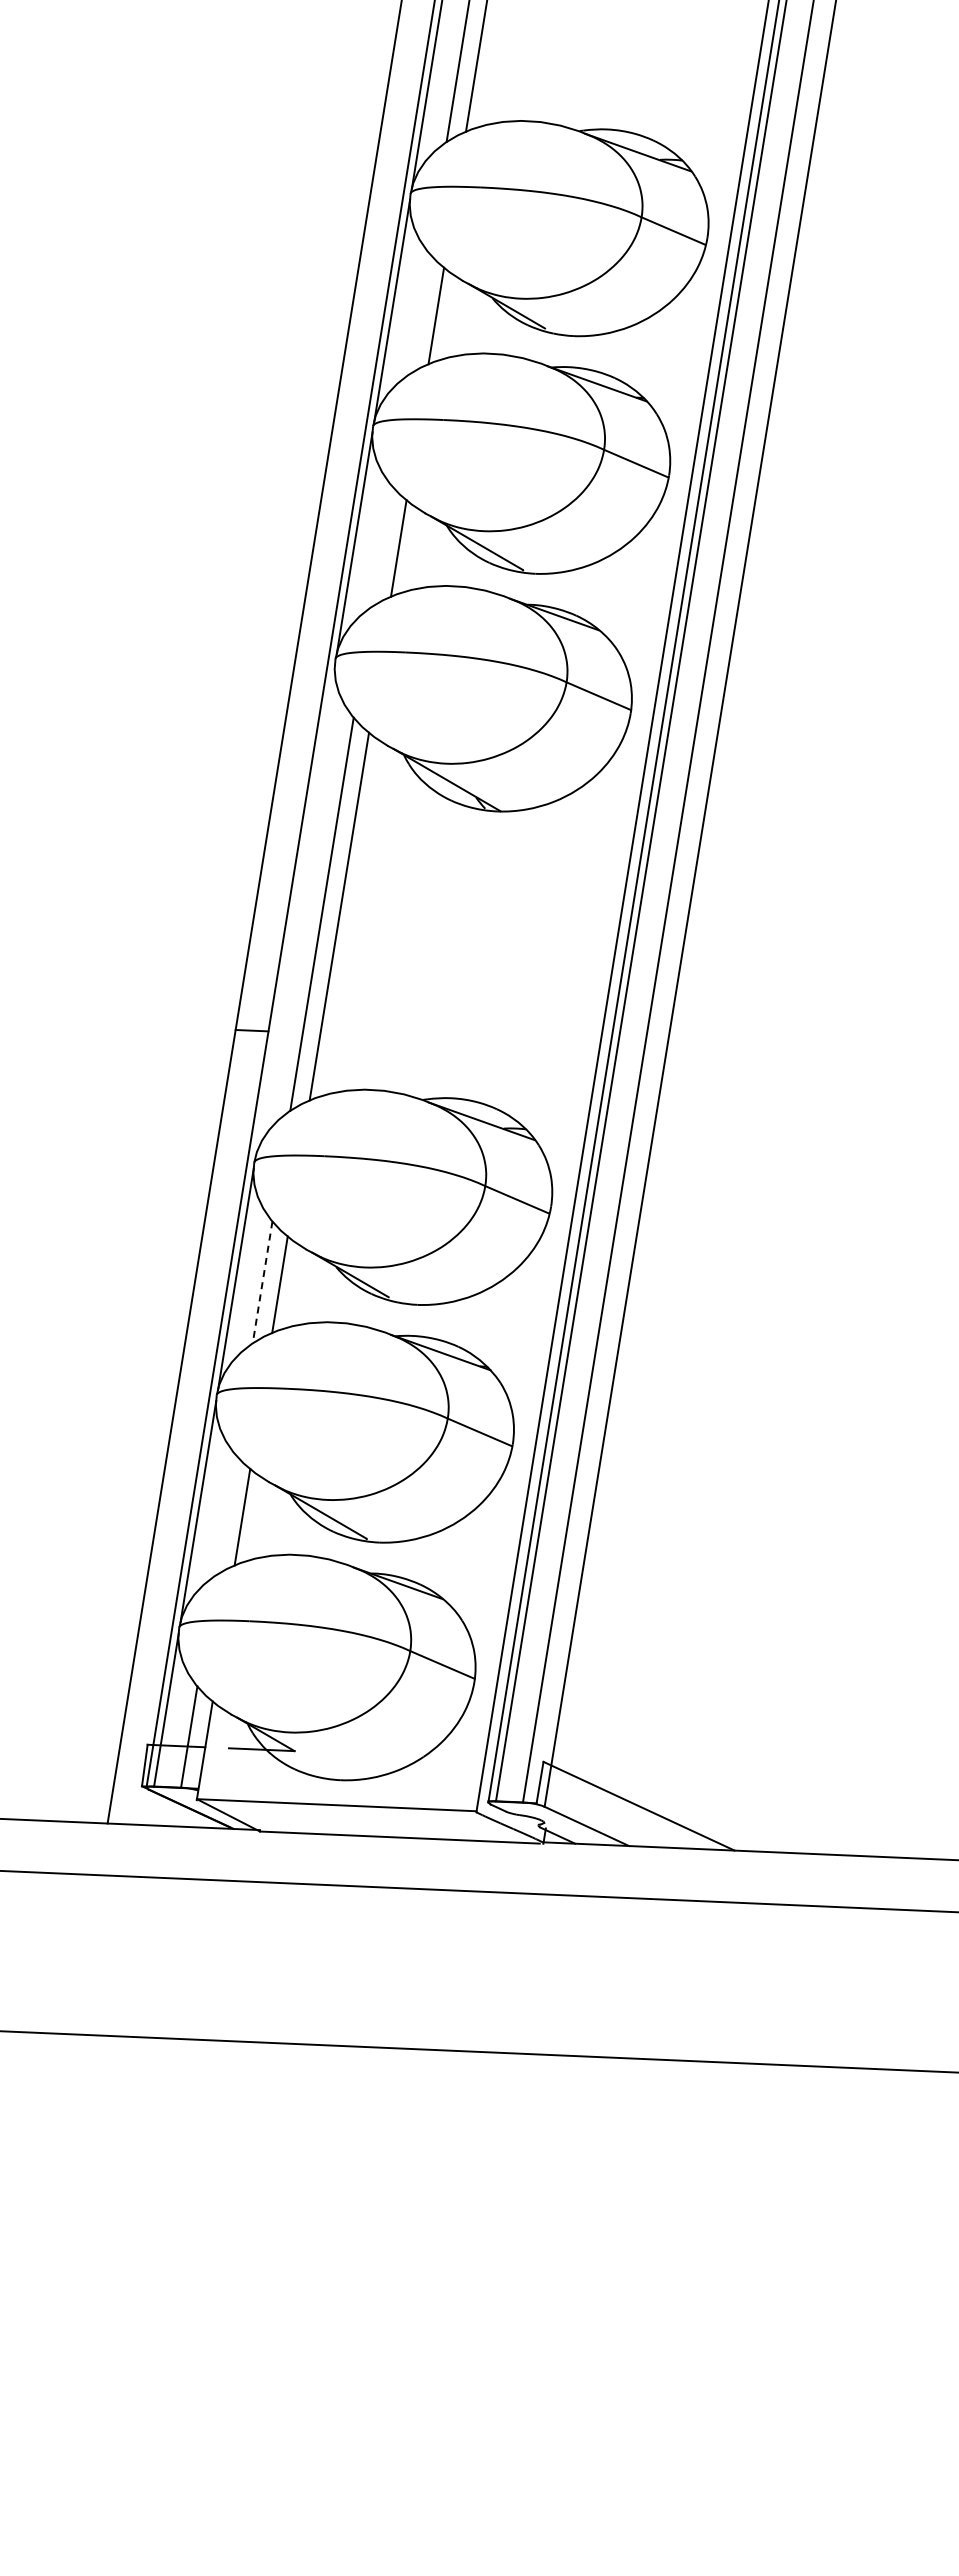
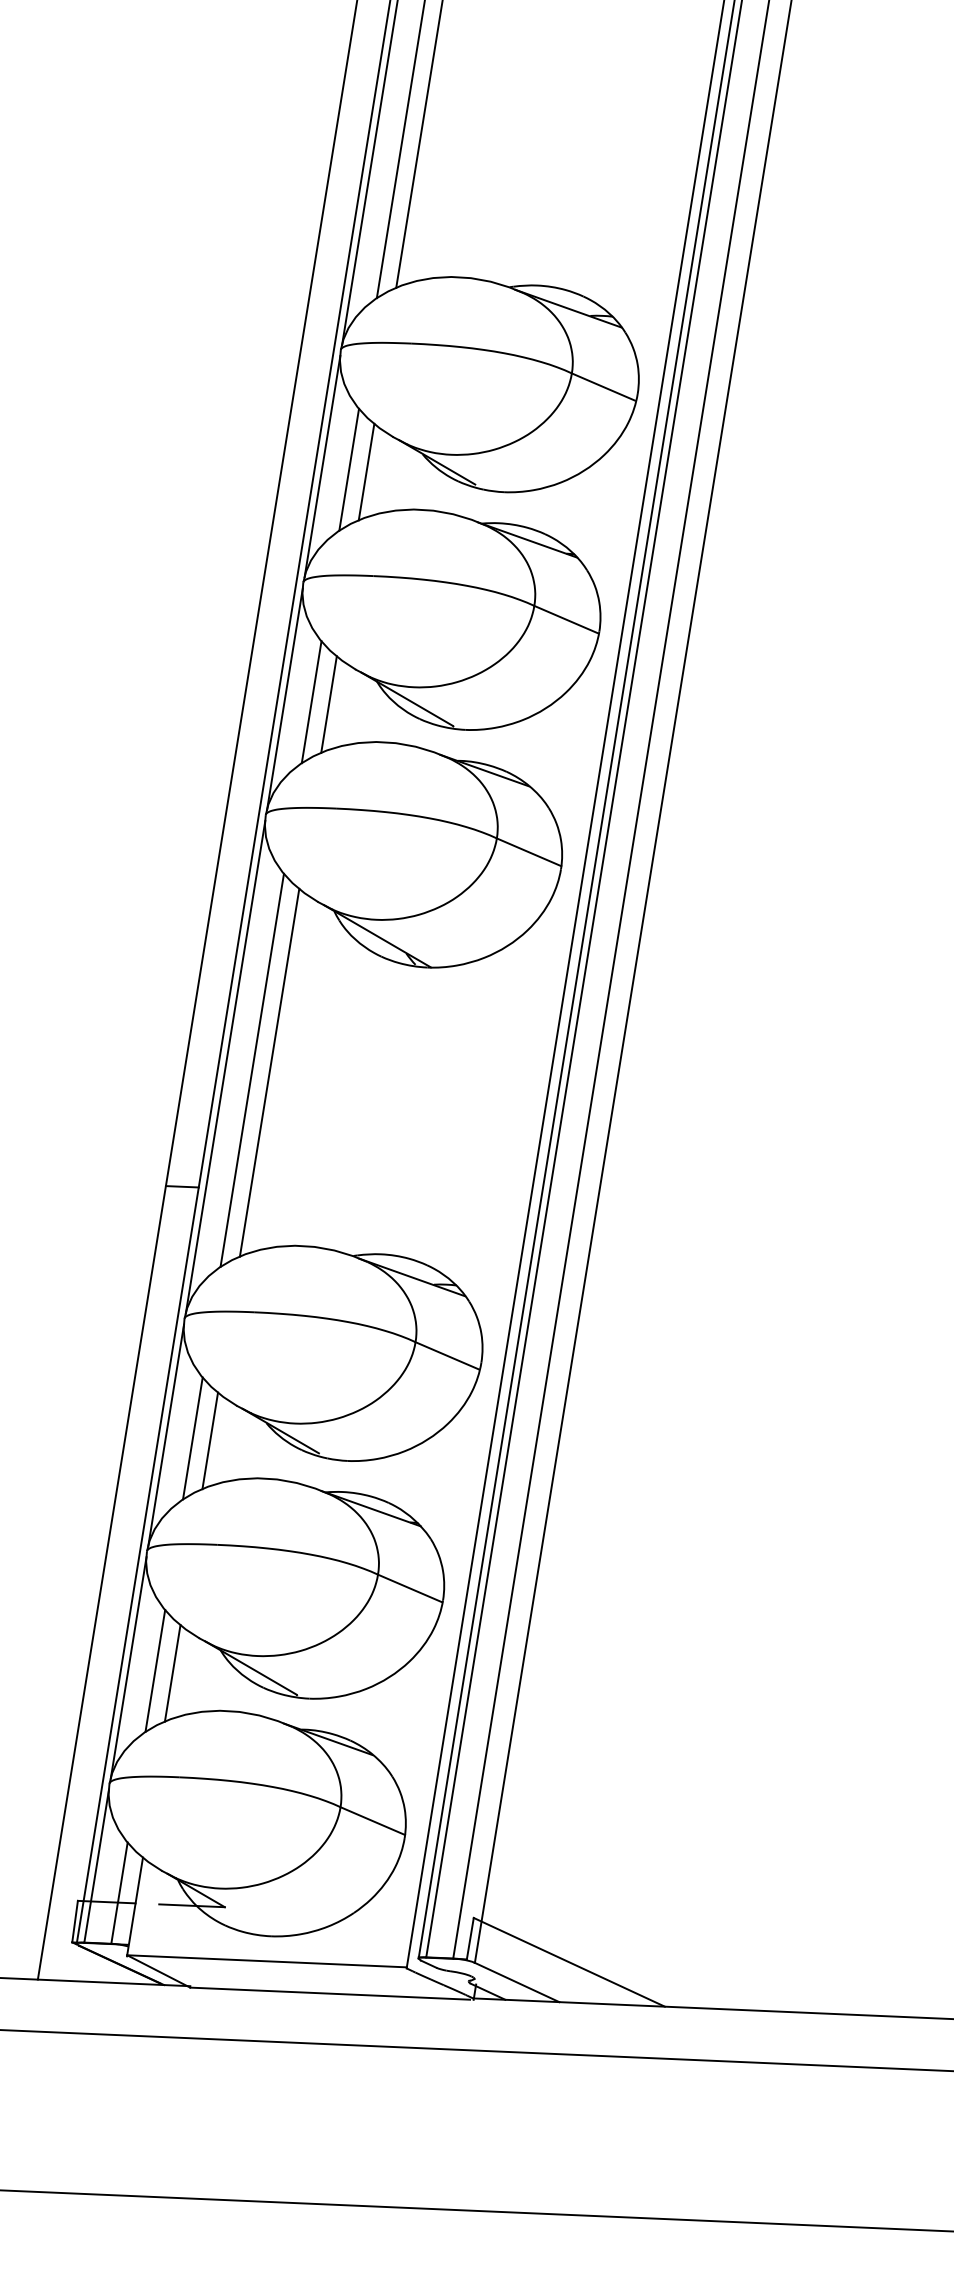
line: (418, 313) -> (348, 469), added
line: (381, 546) -> (311, 702), added
line: (295, 910) -> (225, 1066), added
line: (262, 1282) -> (192, 1438), dashed -> solid
line: (224, 1514) -> (154, 1670), added

